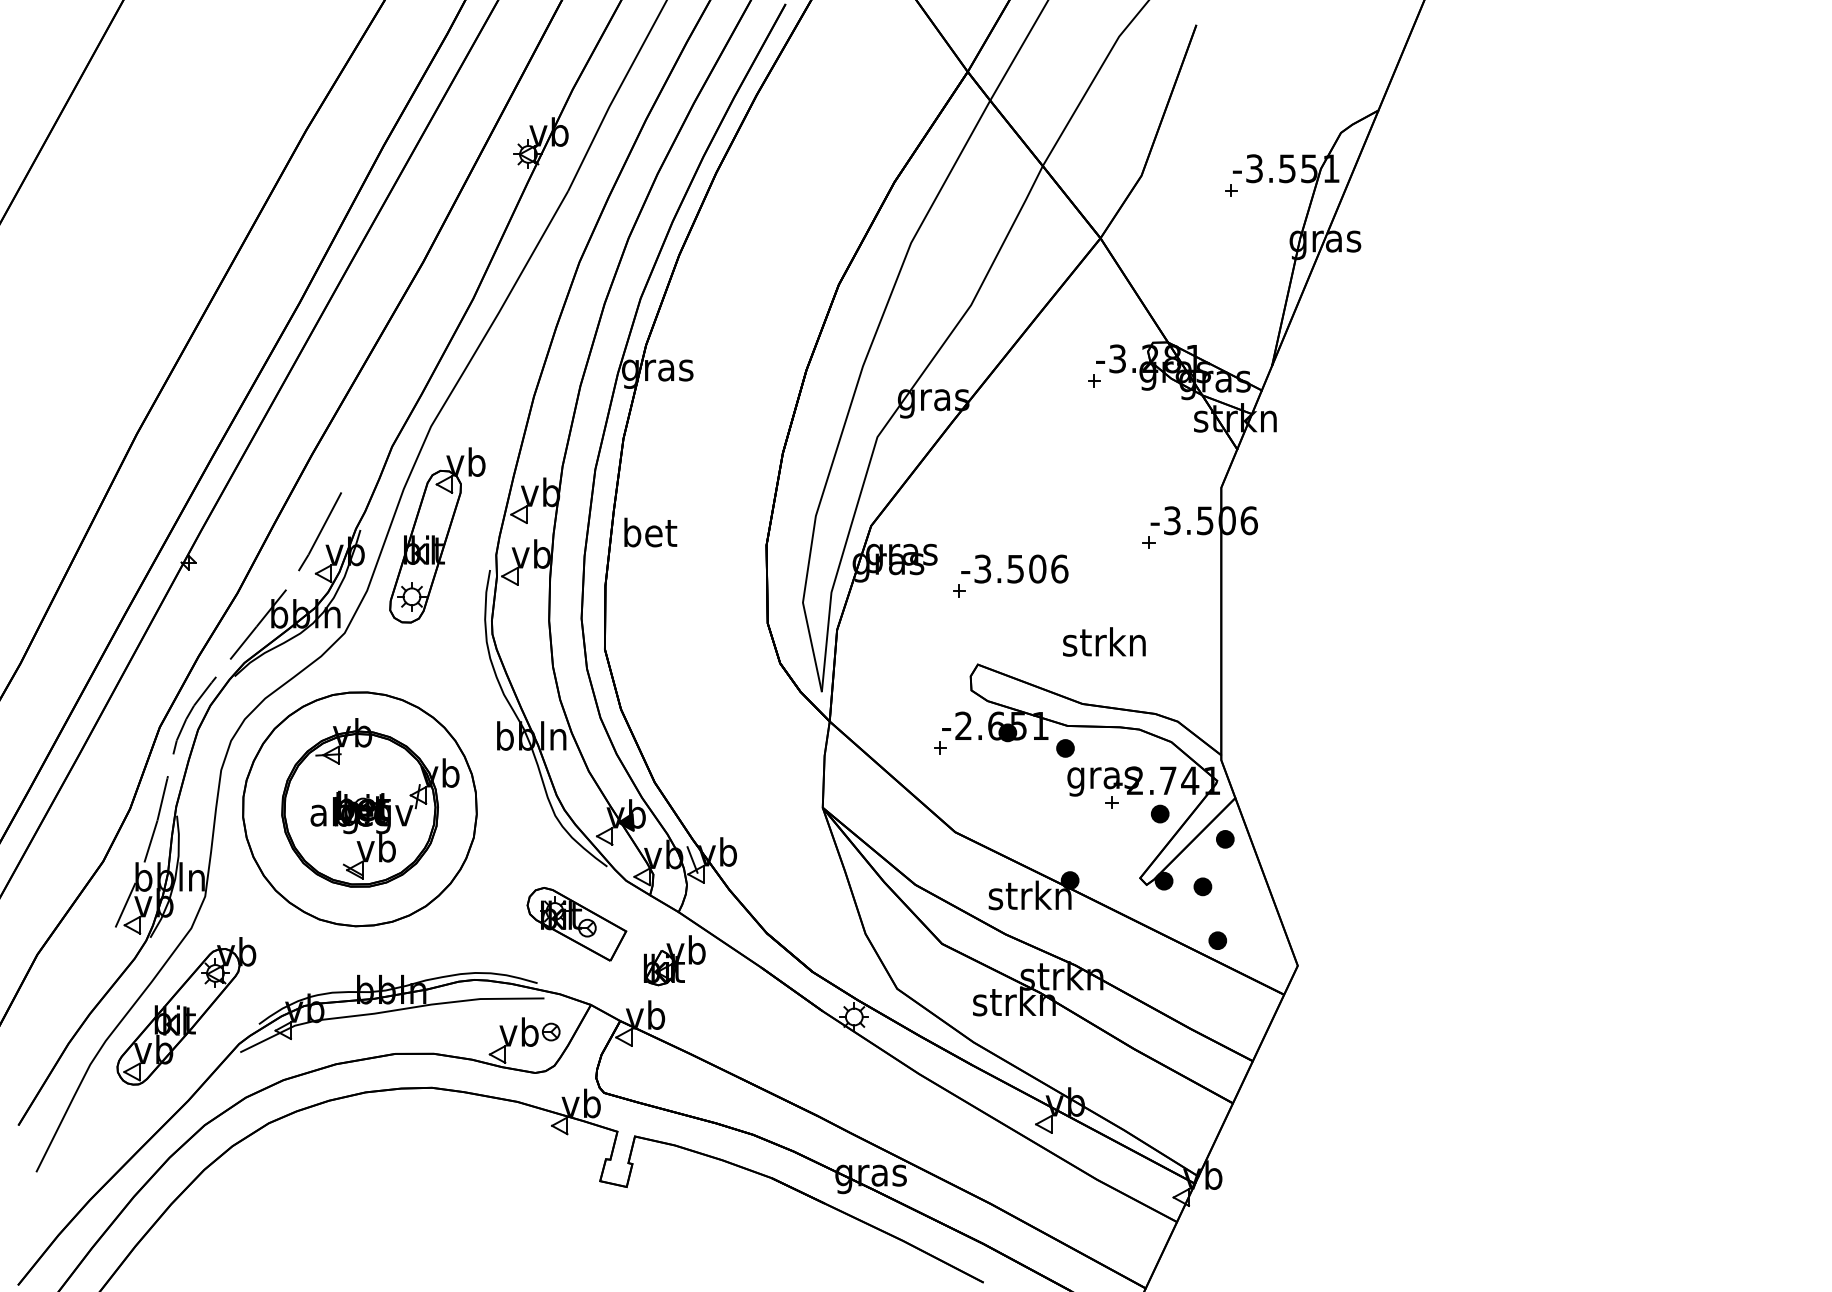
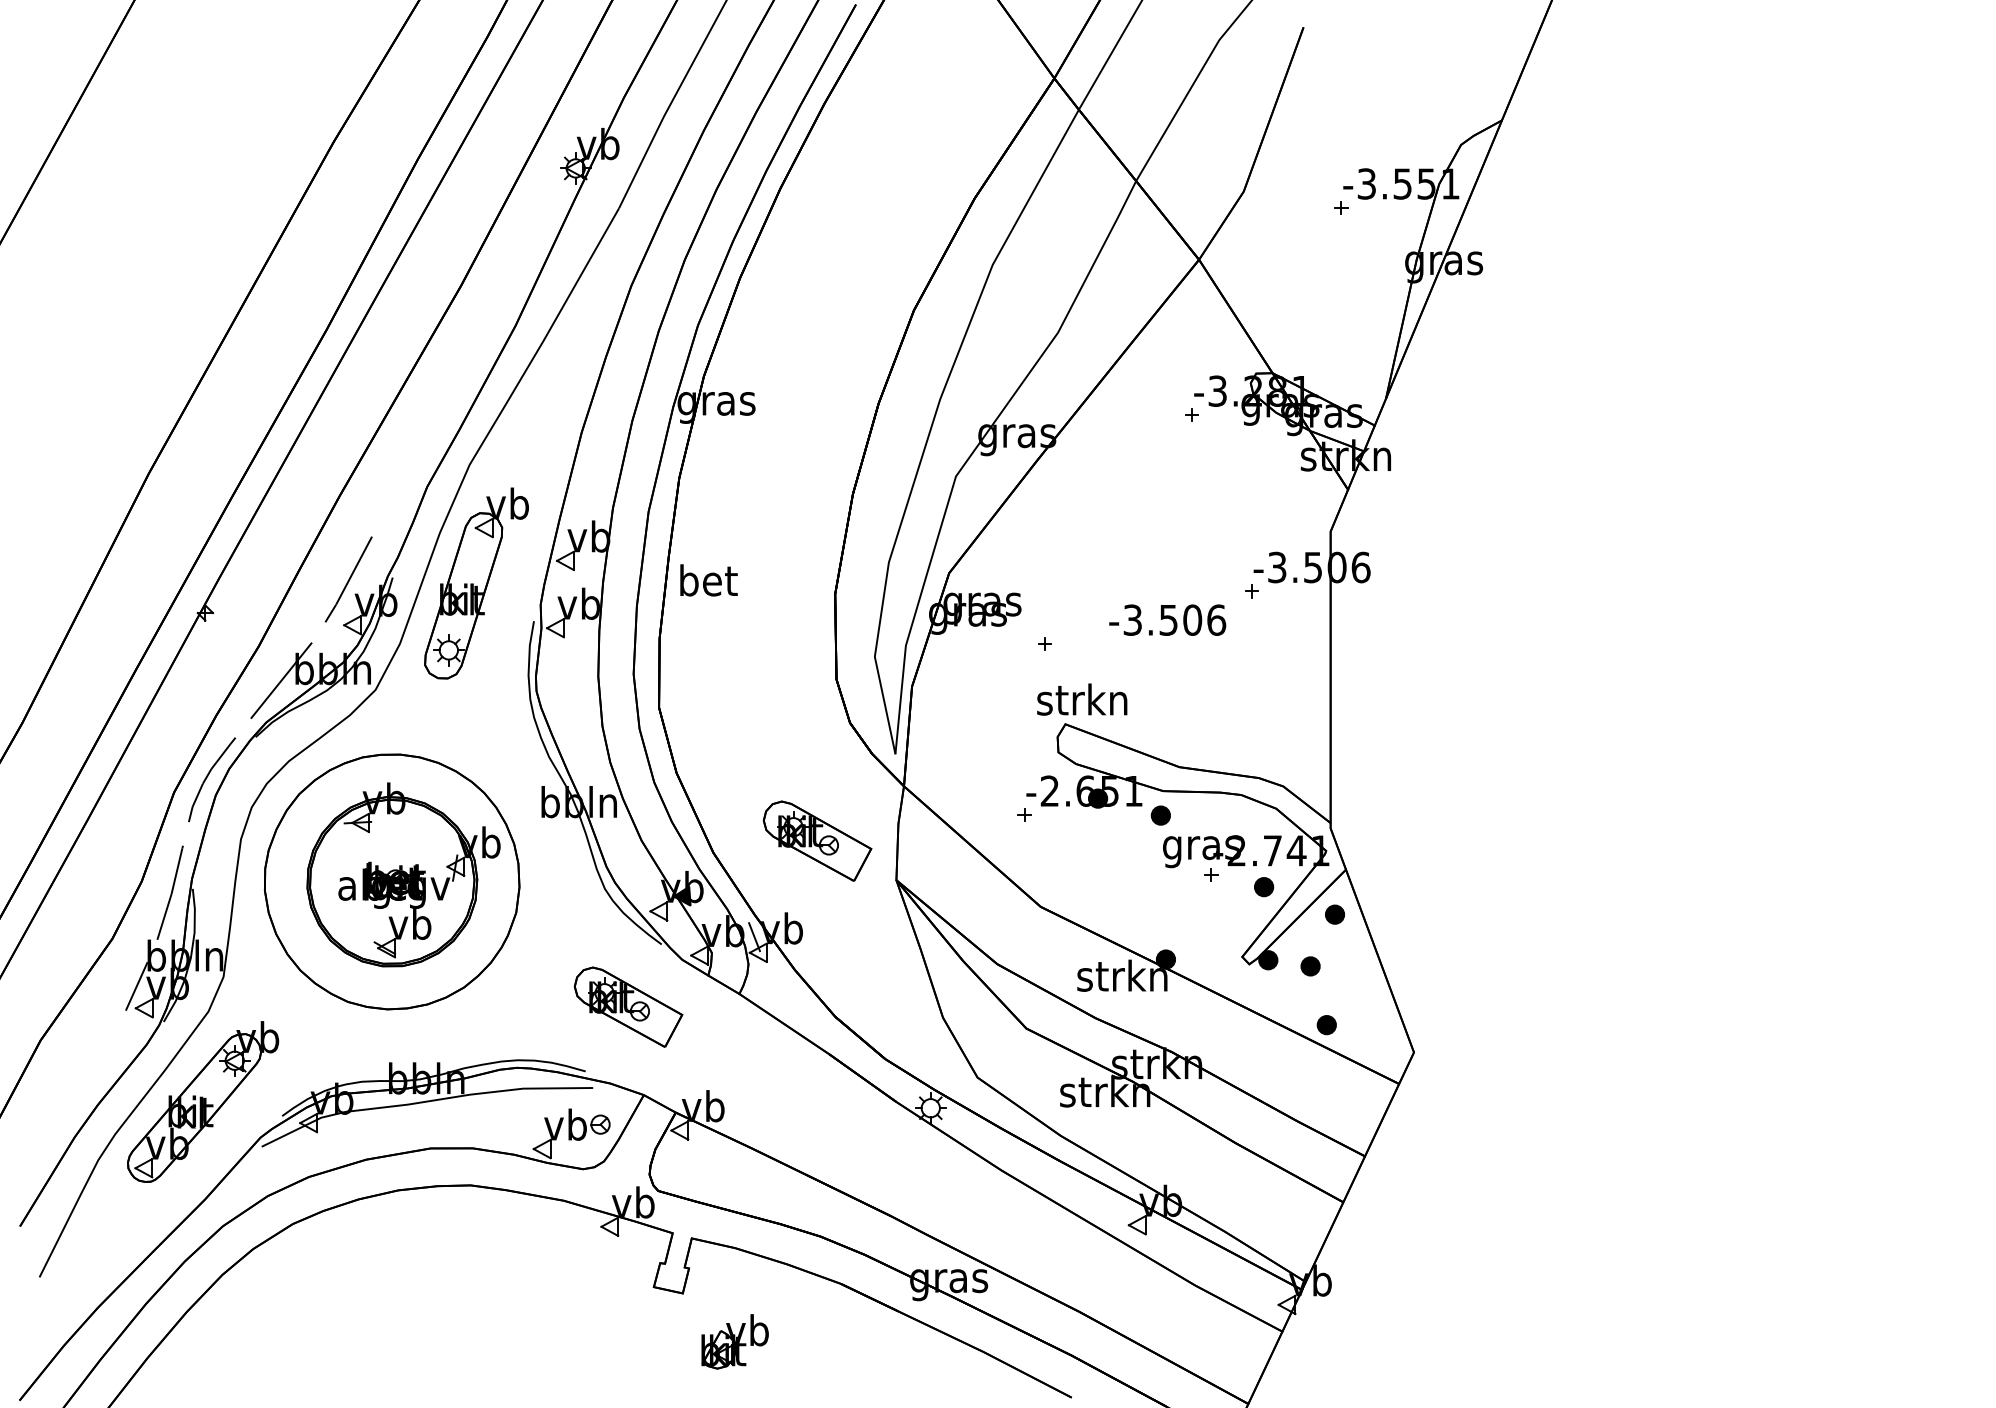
text: (1014, 568) -> (1167, 619), moved
text: (1104, 641) -> (1082, 699), moved
part: (750, 771) -> (817, 840), added
part: (674, 960) -> (734, 1341), moved

